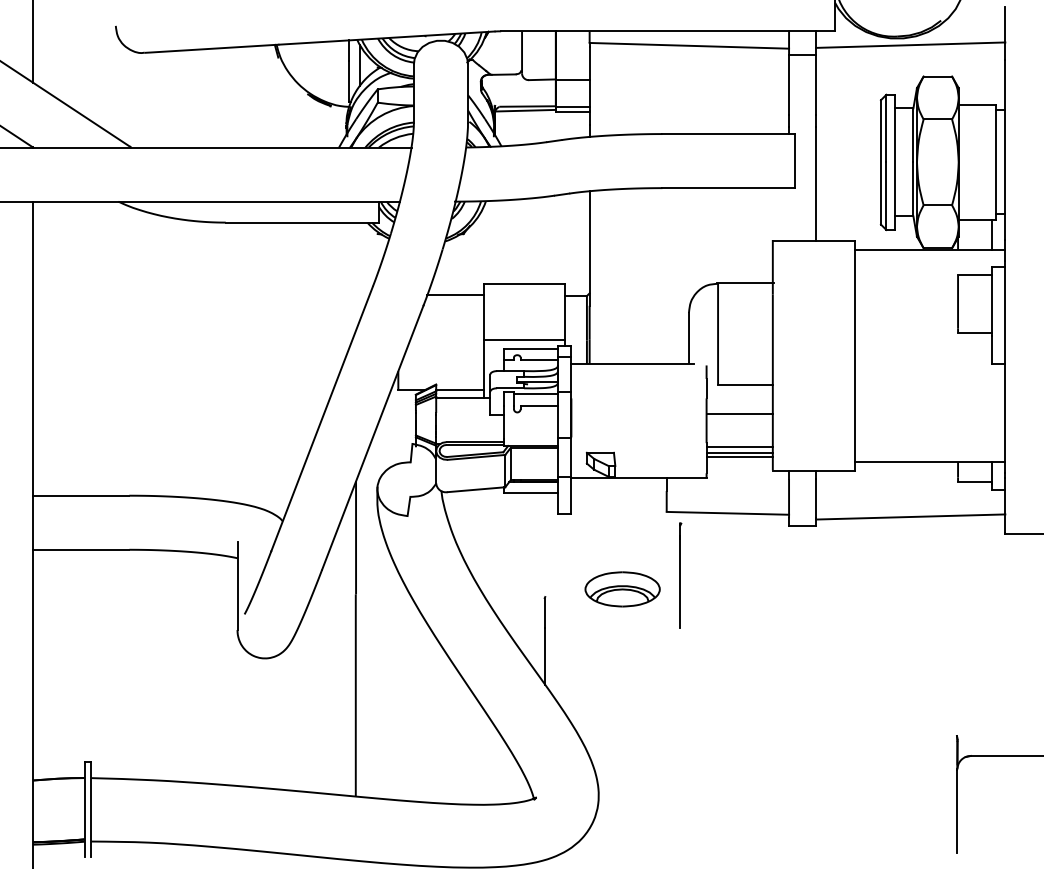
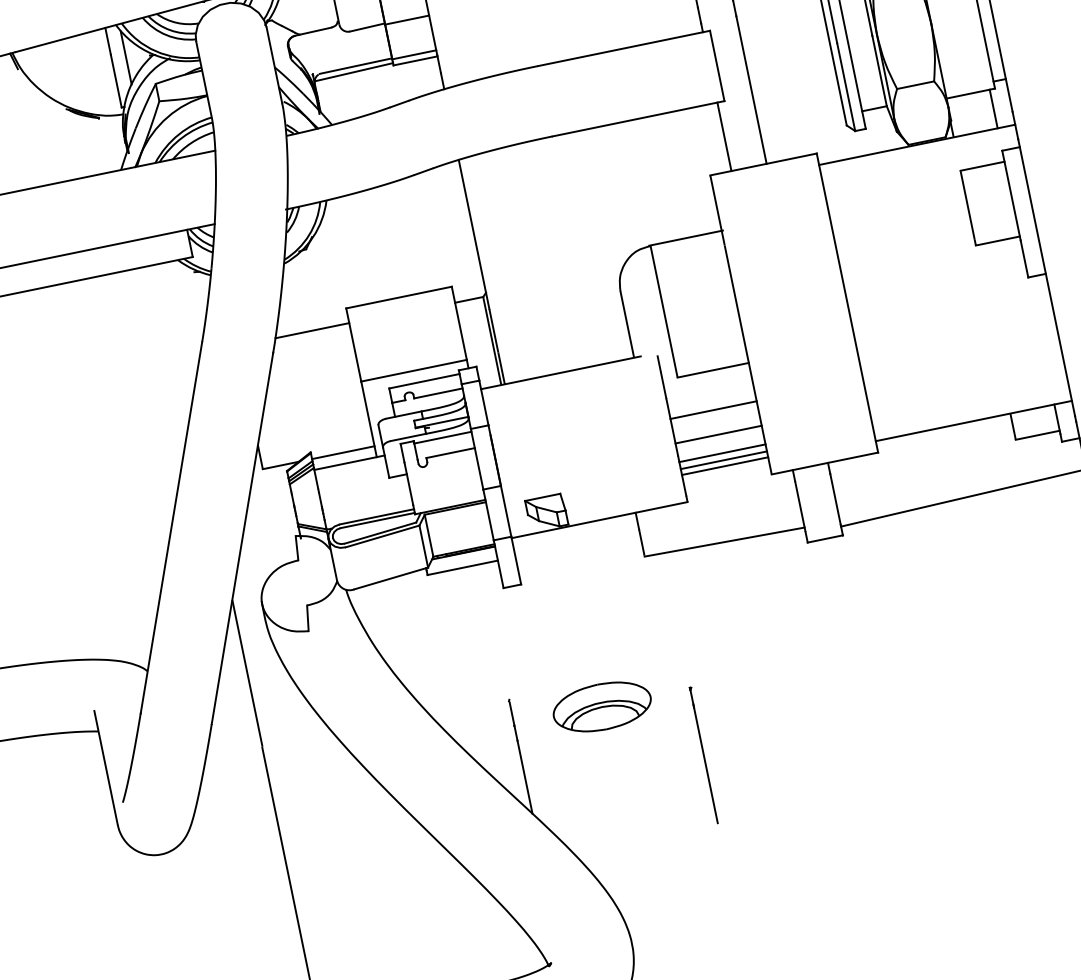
line: (789, 214) -> (725, 136), added
line: (739, 433) -> (718, 435), added
part: (680, 575) -> (704, 755), moved
part: (622, 589) -> (602, 707), moved

